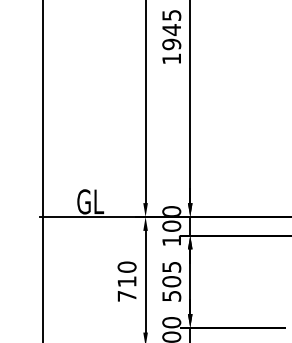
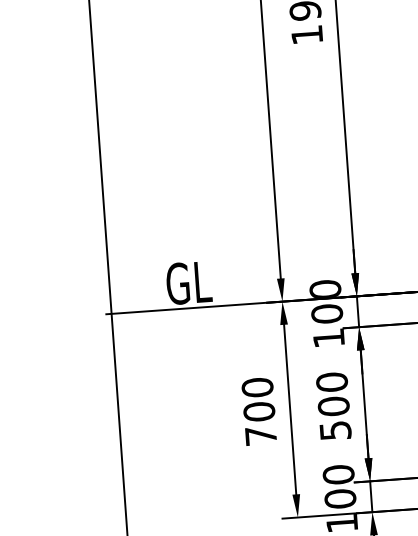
text: (171, 266) -> (331, 381), 505 -> 500
text: (126, 281) -> (258, 411), 710 -> 700

